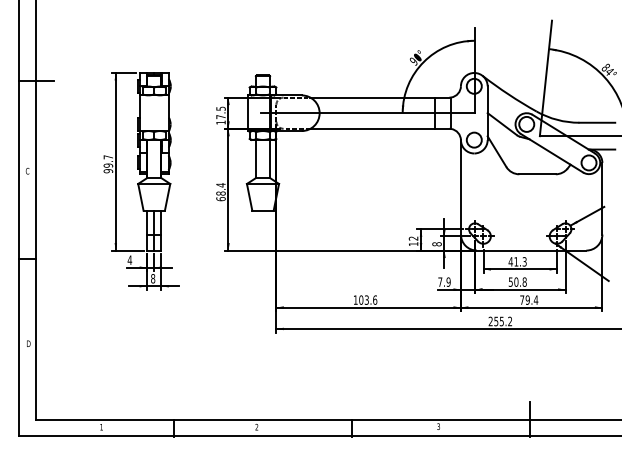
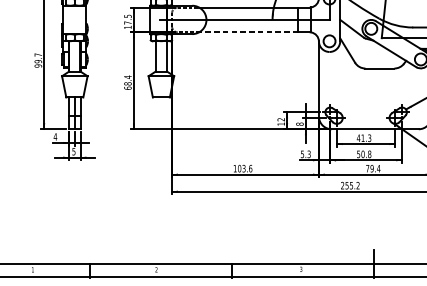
line: (372, 128) -> (248, 32), solid -> dashed
text: (153, 278) -> (74, 151), 8 -> 5
text: (444, 281) -> (305, 153), 7.9 -> 5.3

